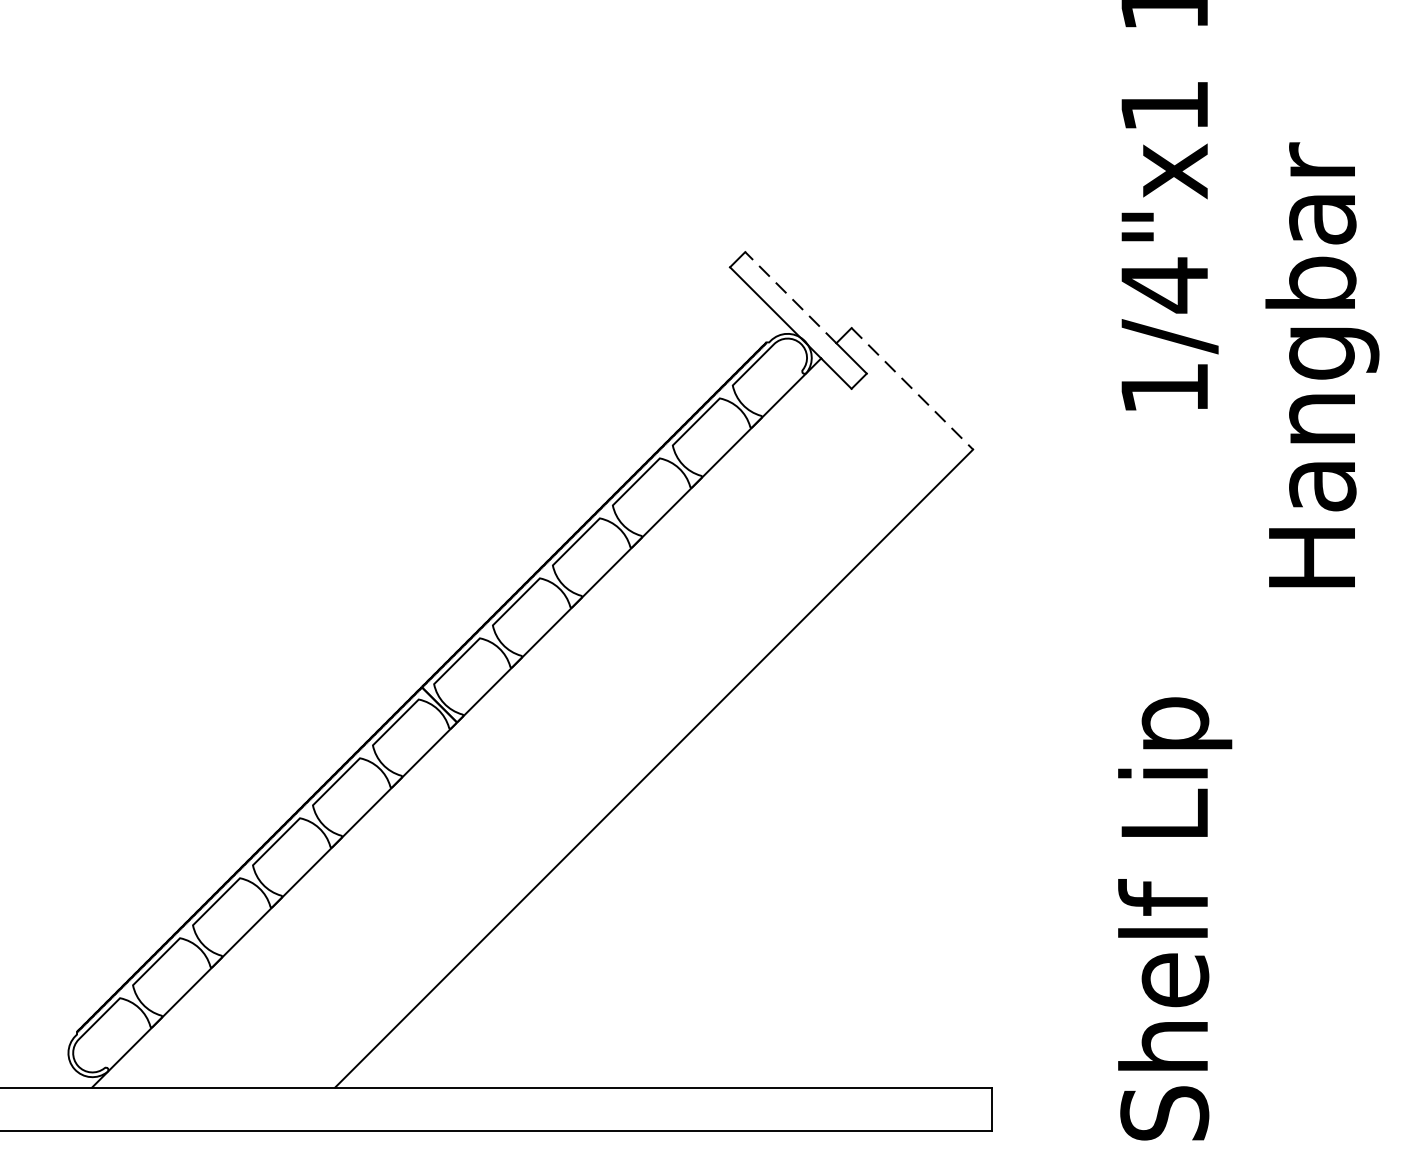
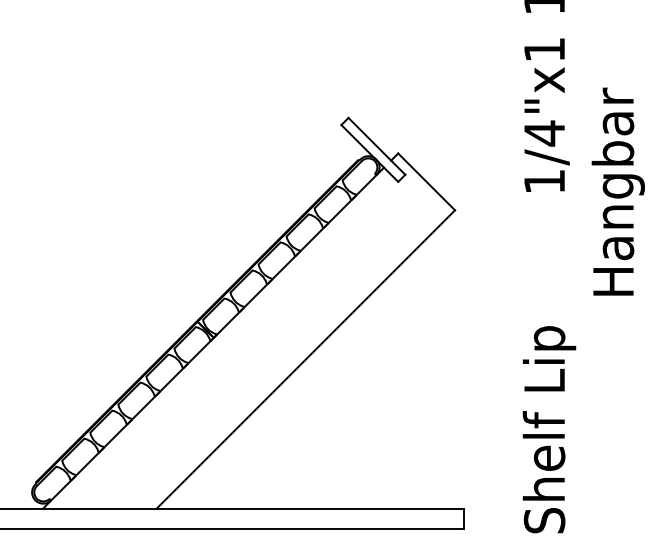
line: (790, 296) -> (369, 138), dashed -> solid
text: (1320, 364) -> (617, 191), moved
line: (912, 390) -> (426, 182), dashed -> solid

